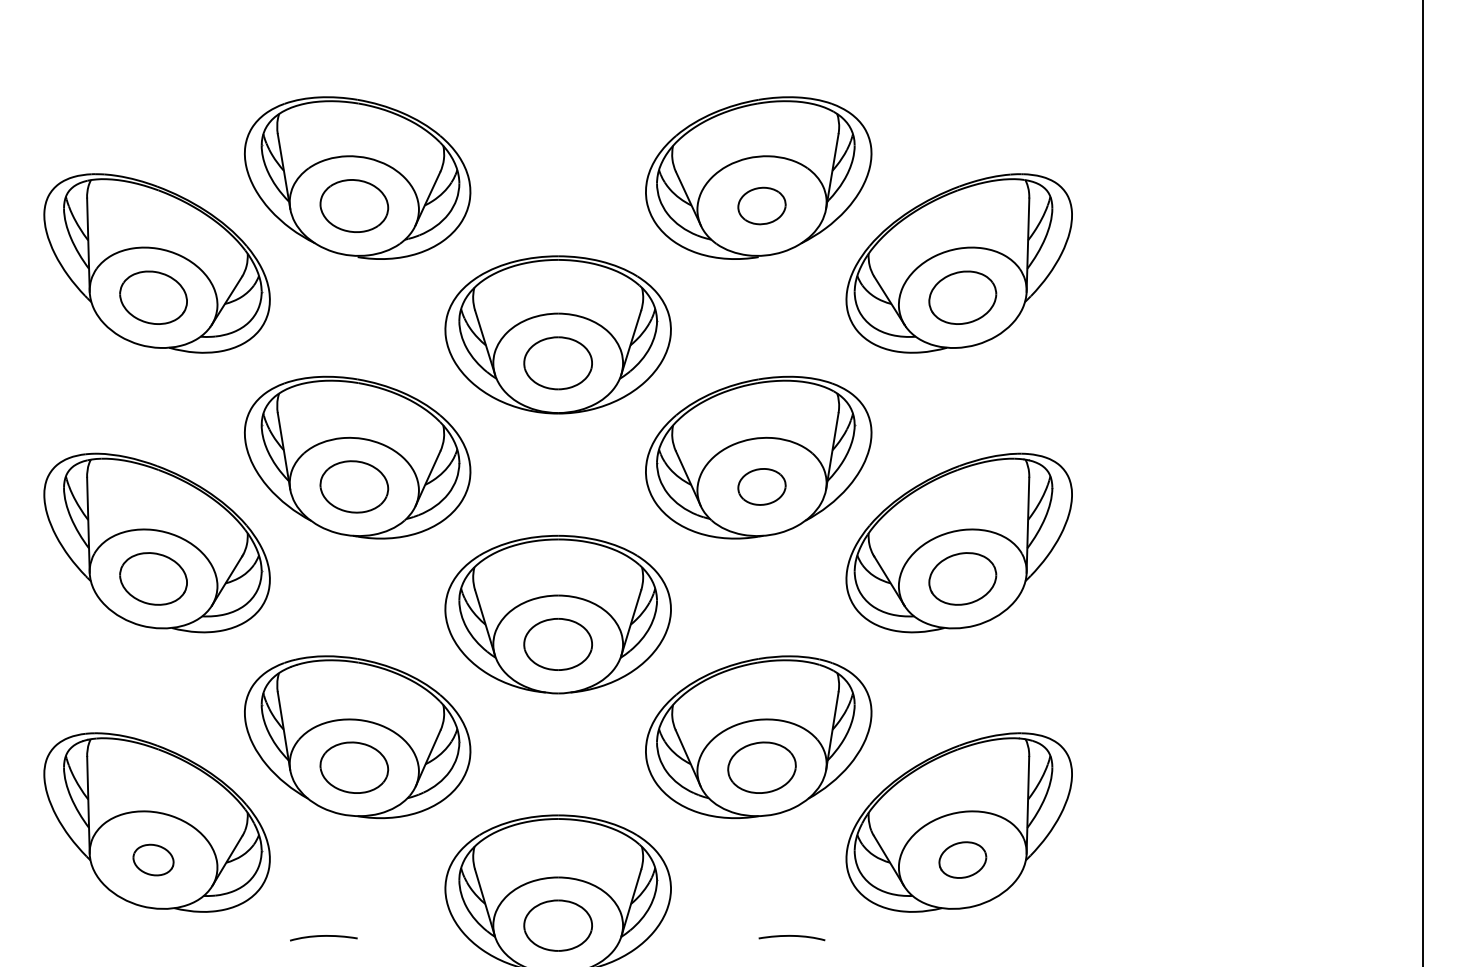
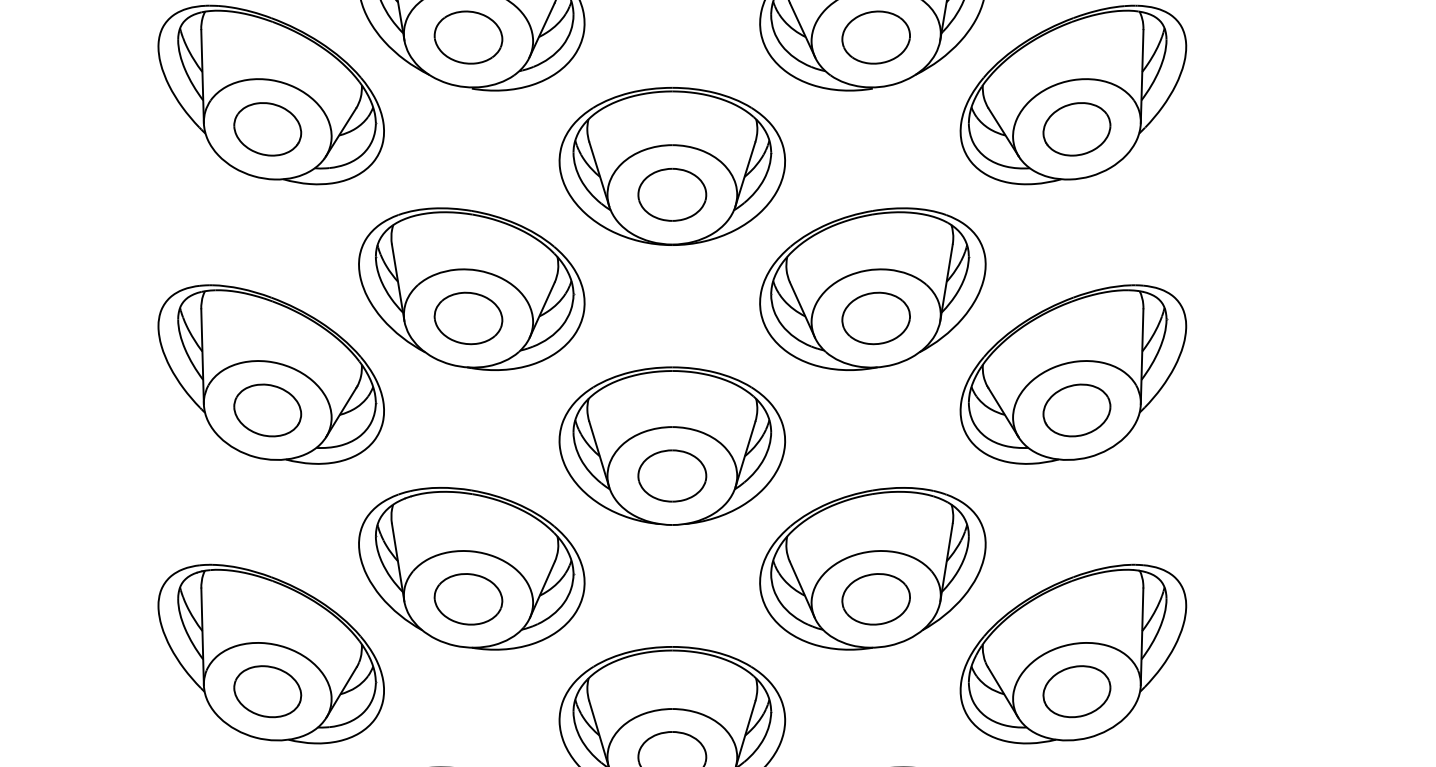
part: (761, 205) -> (875, 37), size x1.43
part: (761, 486) -> (875, 318), size x1.43
part: (153, 859) -> (267, 691), size x1.67
part: (962, 859) -> (1076, 691), size x1.43

